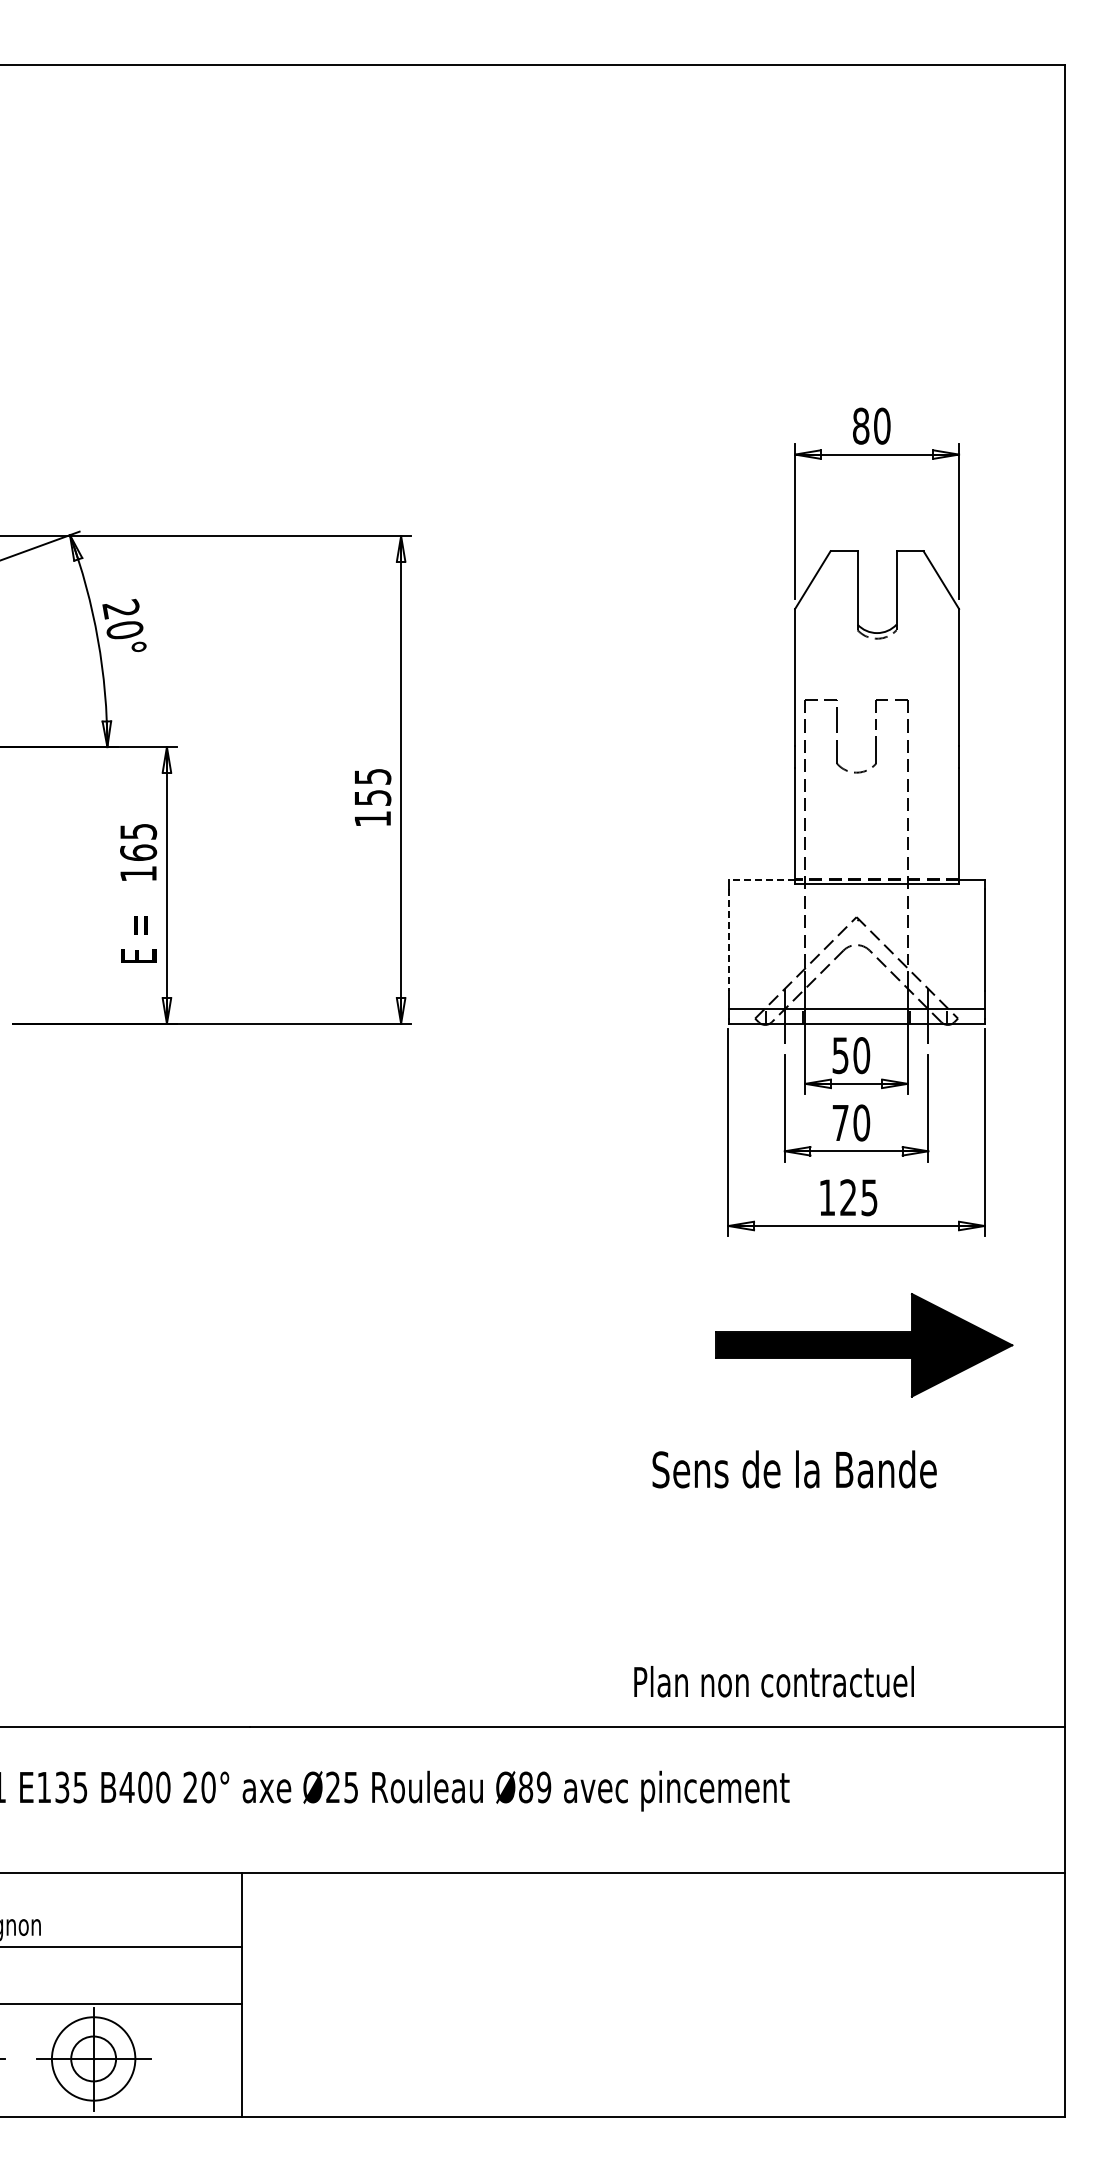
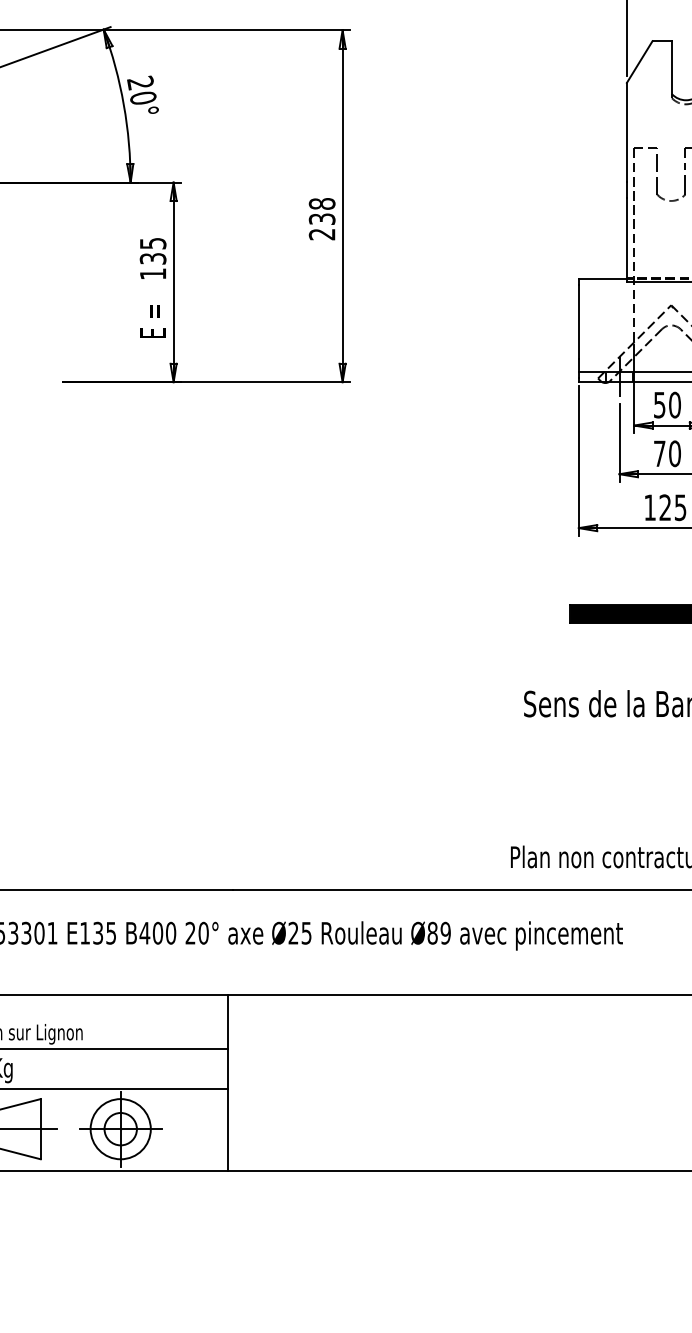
text: (372, 797) -> (321, 218), 155 -> 238
text: (138, 852) -> (153, 258), 165 -> 135
line: (761, 880) -> (602, 278), dashed -> solid
line: (728, 940) -> (578, 322), dashed -> solid

